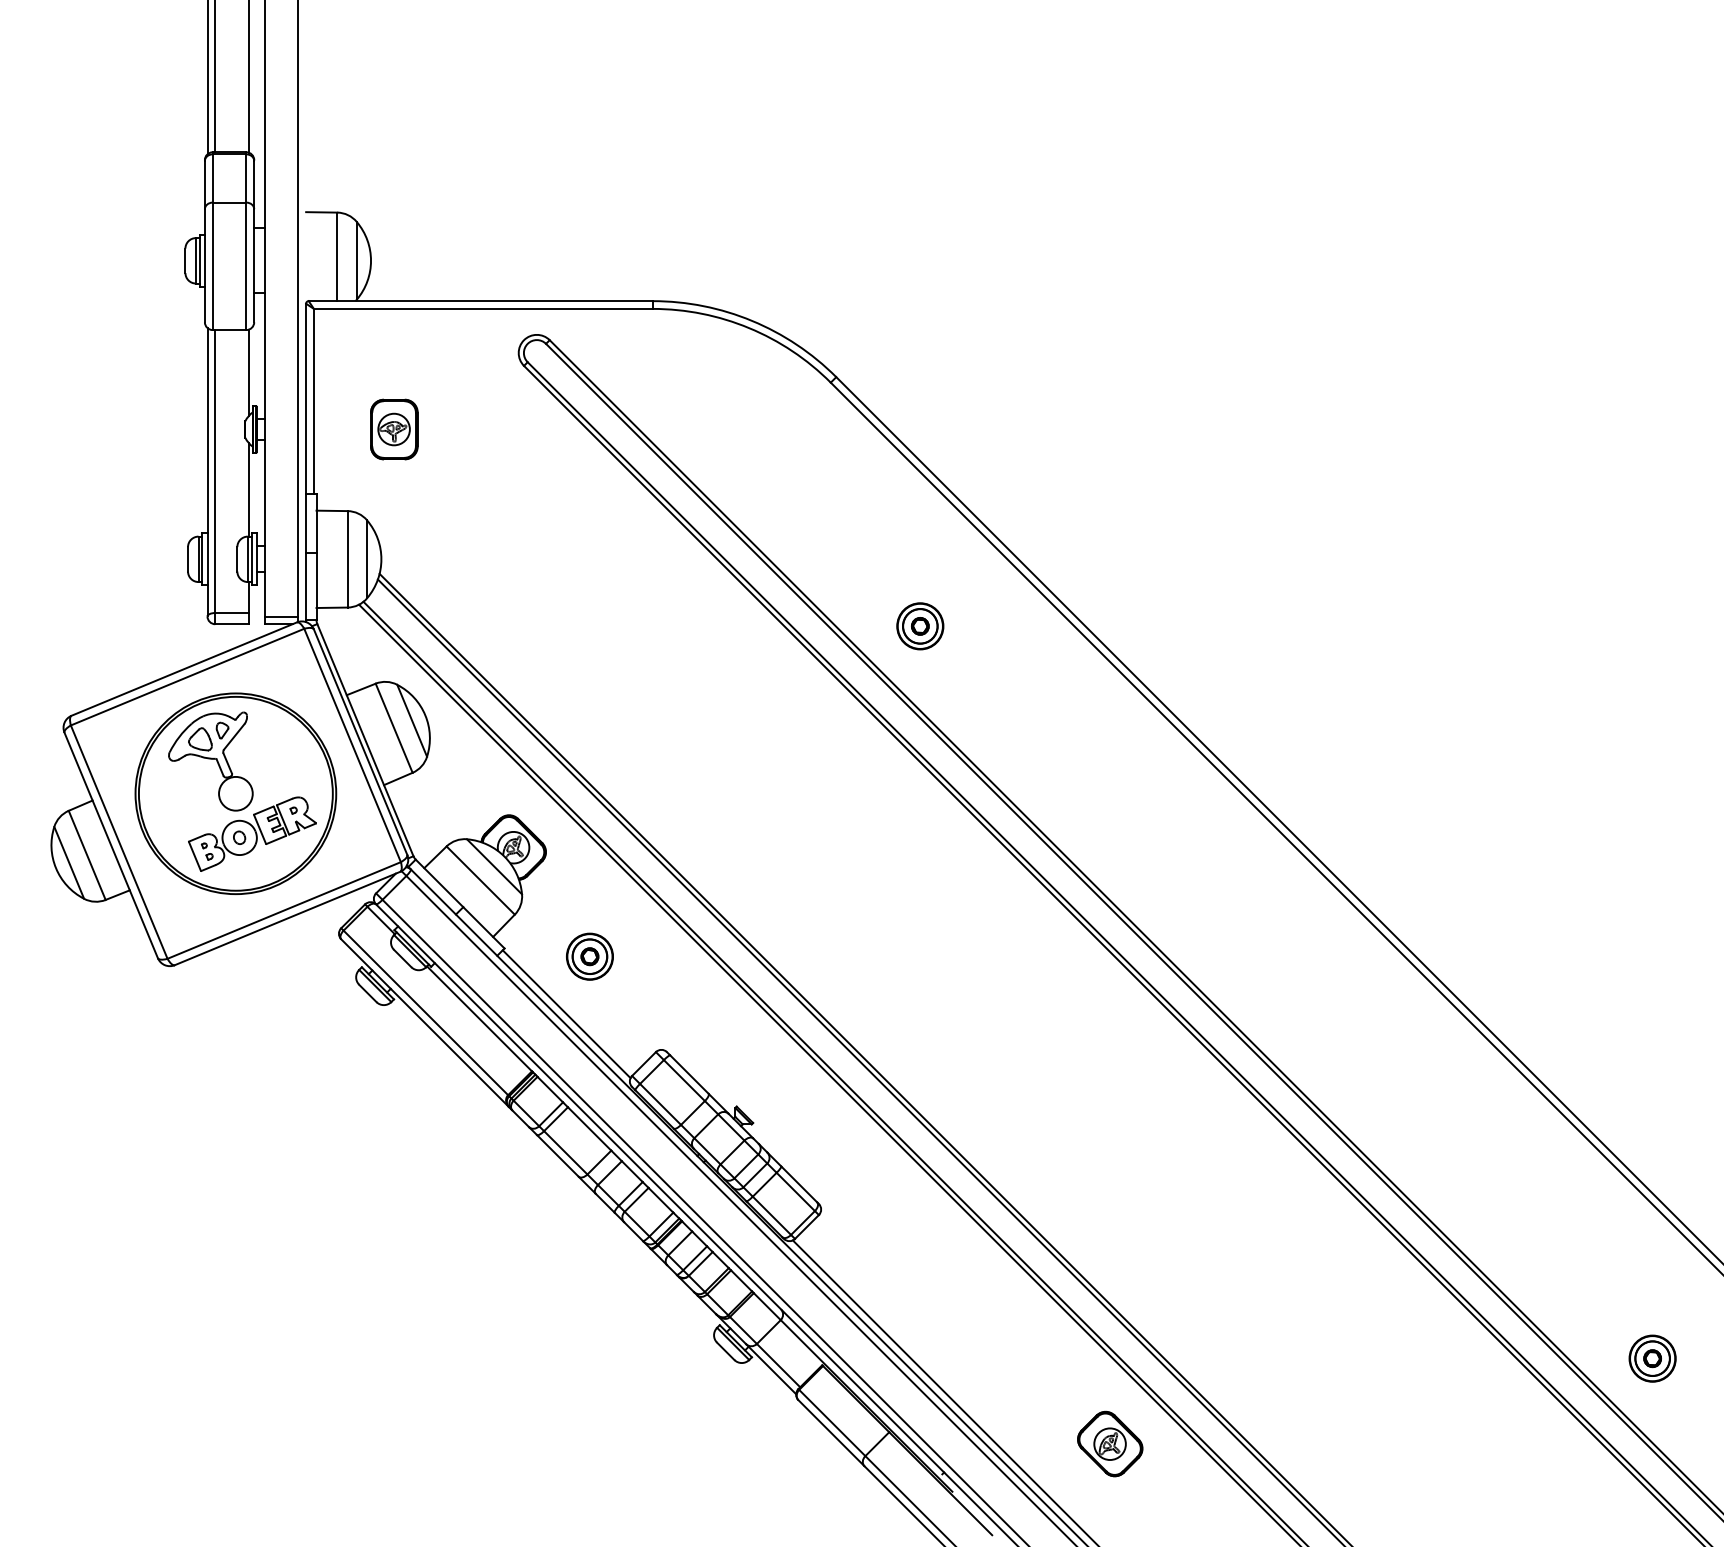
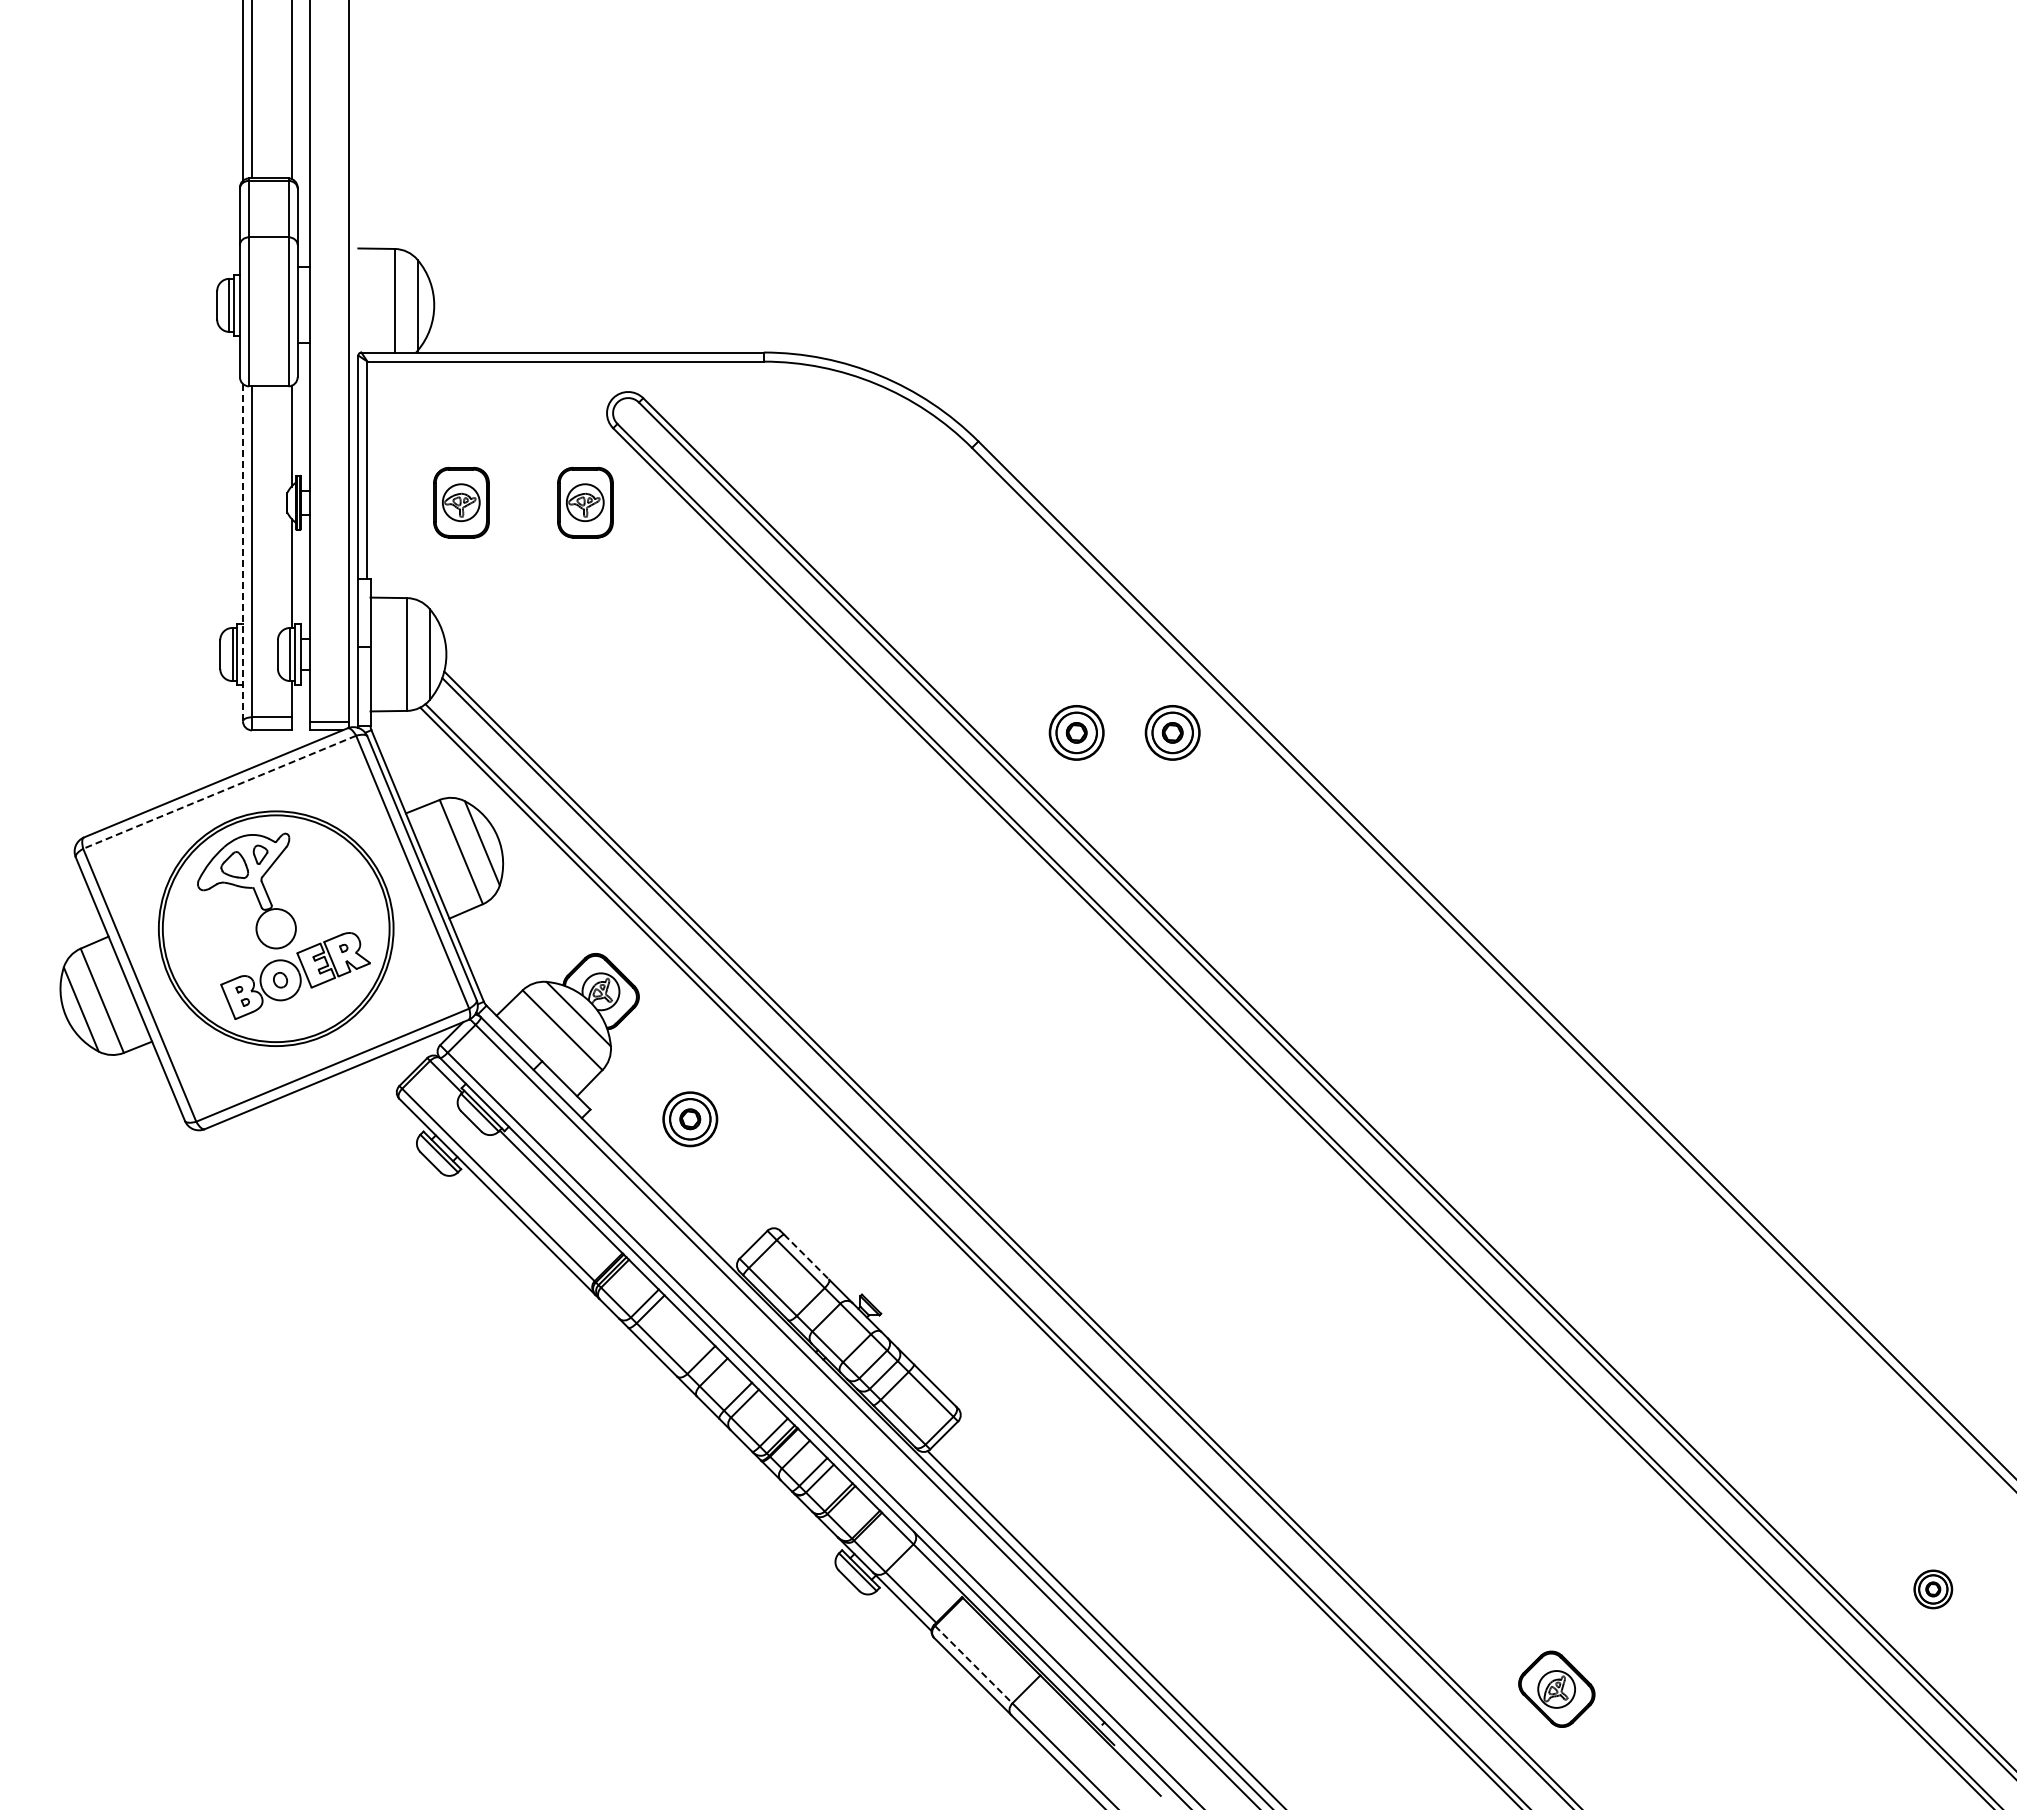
part: (500, 429) -> (585, 502), added
line: (207, 472) -> (243, 552), solid -> dashed
part: (1002, 626) -> (1172, 732), added
line: (187, 677) -> (219, 792), solid -> dashed
line: (566, 1014) -> (662, 1186), removed
line: (689, 1074) -> (806, 1257), solid -> dashed
part: (1652, 1358) -> (1933, 1589), size x0.7
line: (832, 1422) -> (973, 1664), solid -> dashed
part: (1109, 1443) -> (1556, 1688), moved

